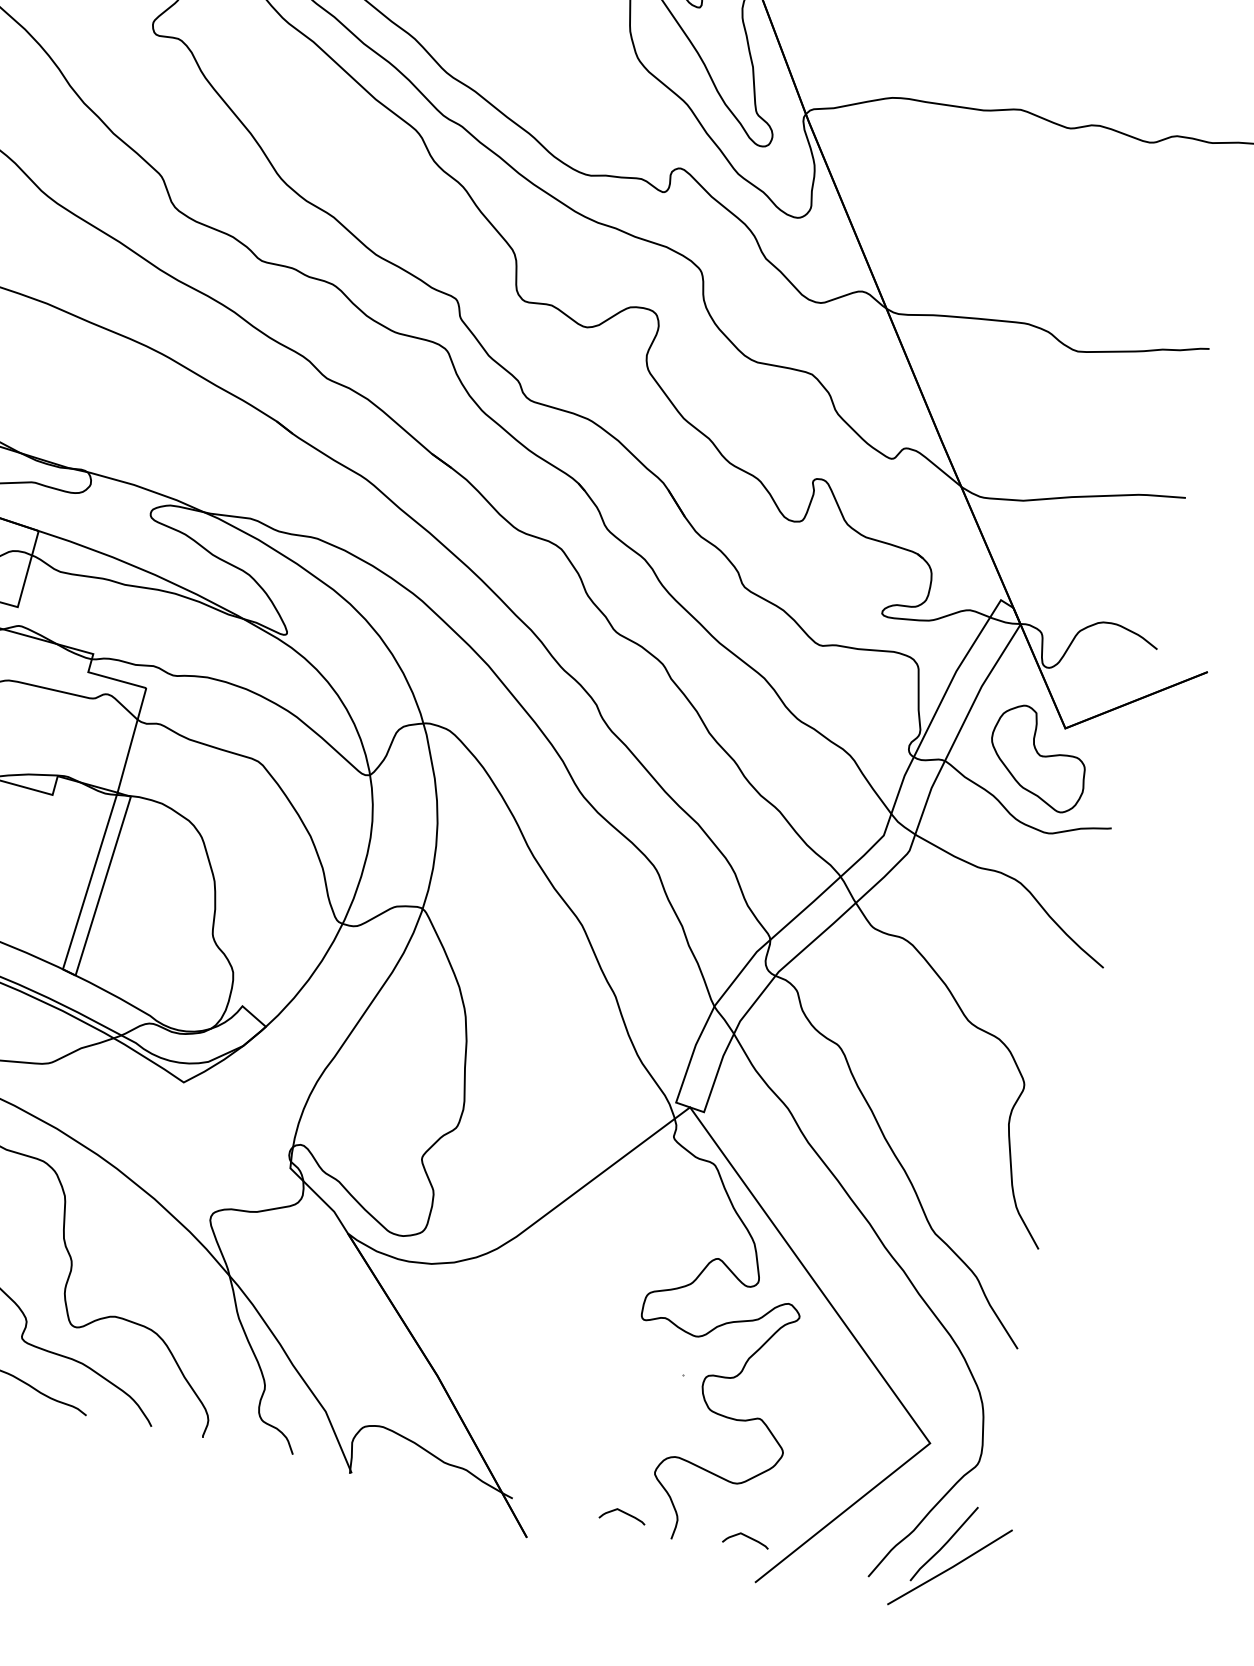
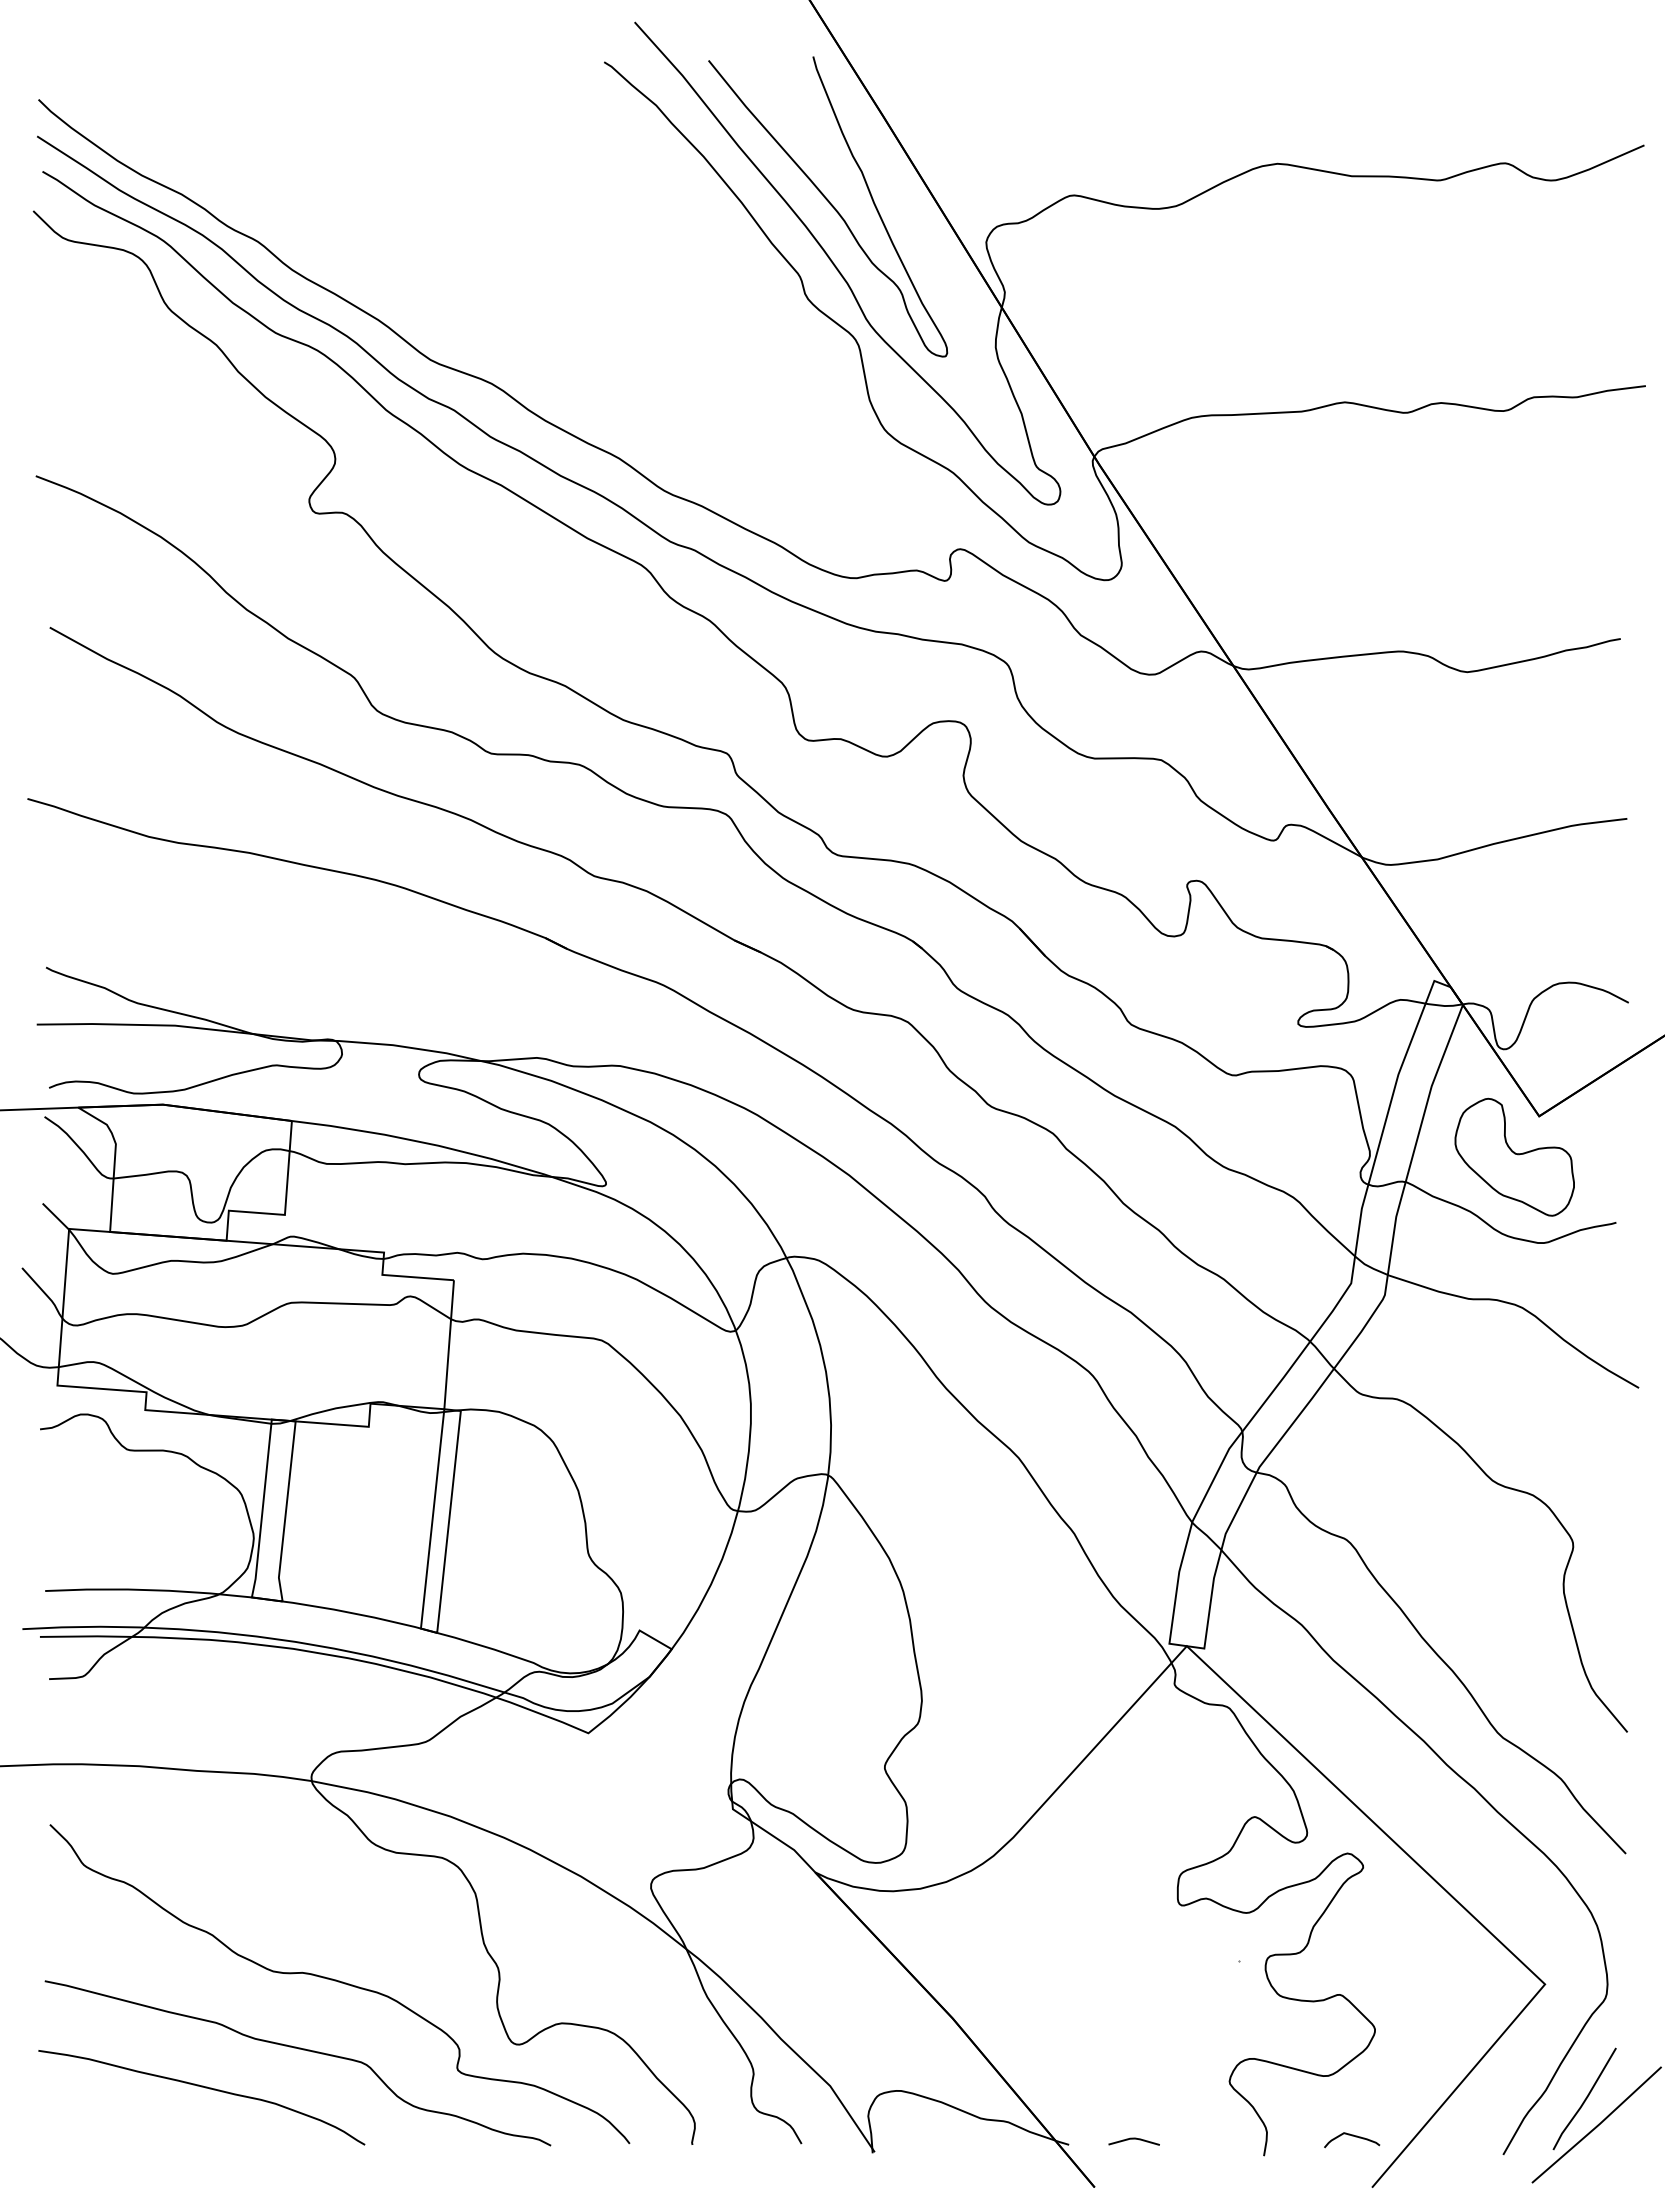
line: (566, 1504) -> (1133, 2139), added
curve: (623, 1513) -> (1202, 2136), removed

